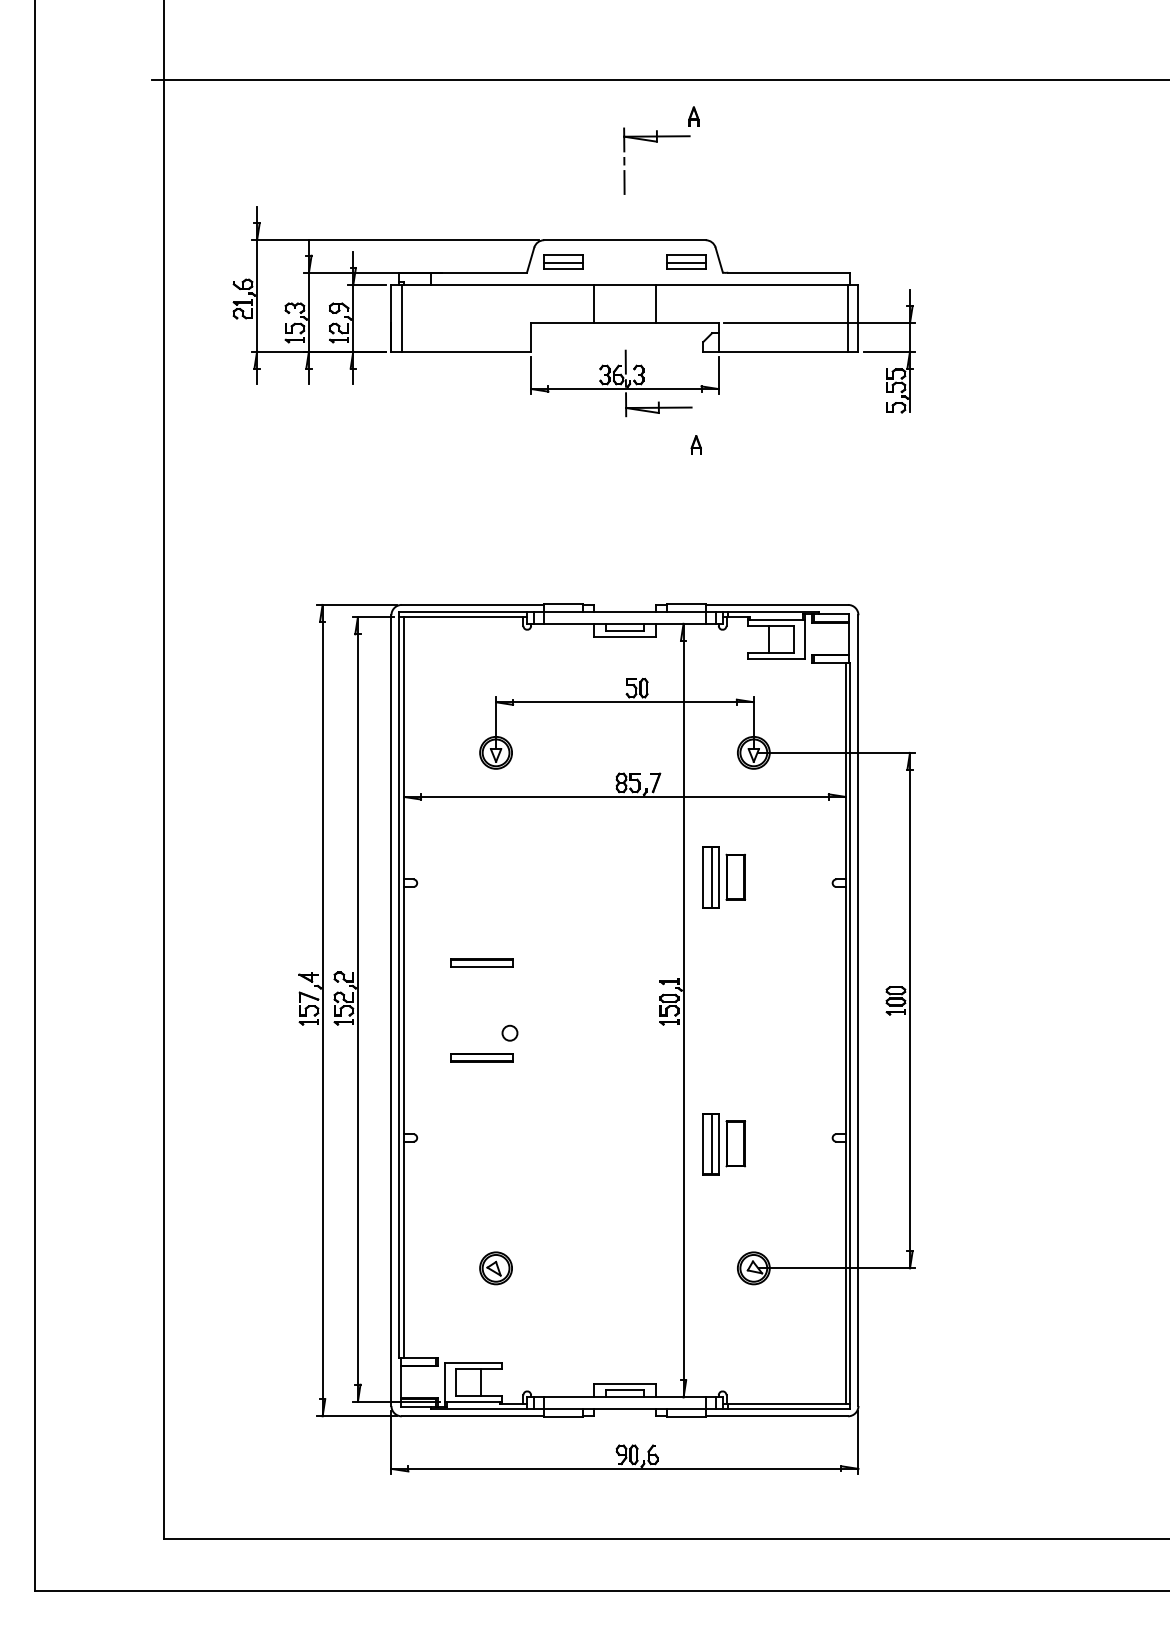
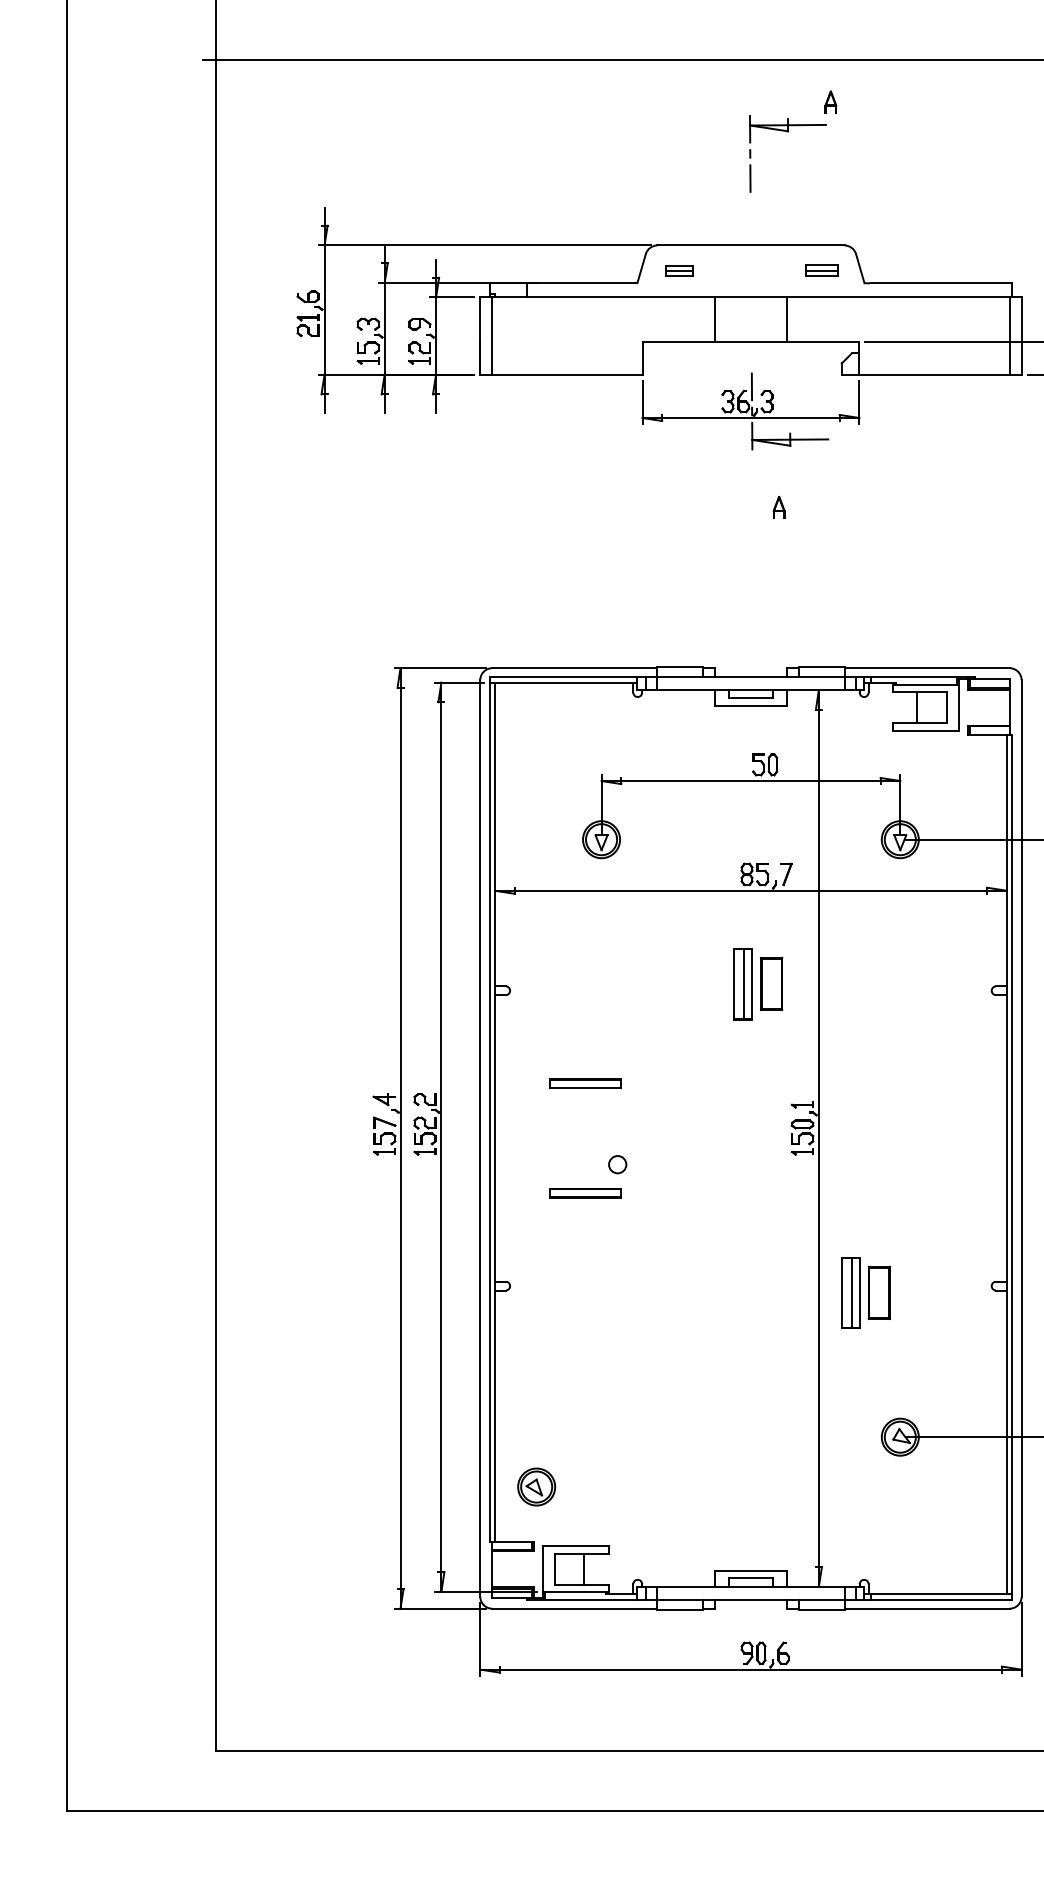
part: (563, 261) -> (679, 270), size x0.6
part: (686, 261) -> (822, 270), size x0.7
part: (695, 444) -> (778, 506), moved
part: (723, 877) -> (757, 984), moved
part: (495, 1268) -> (535, 1487), moved

